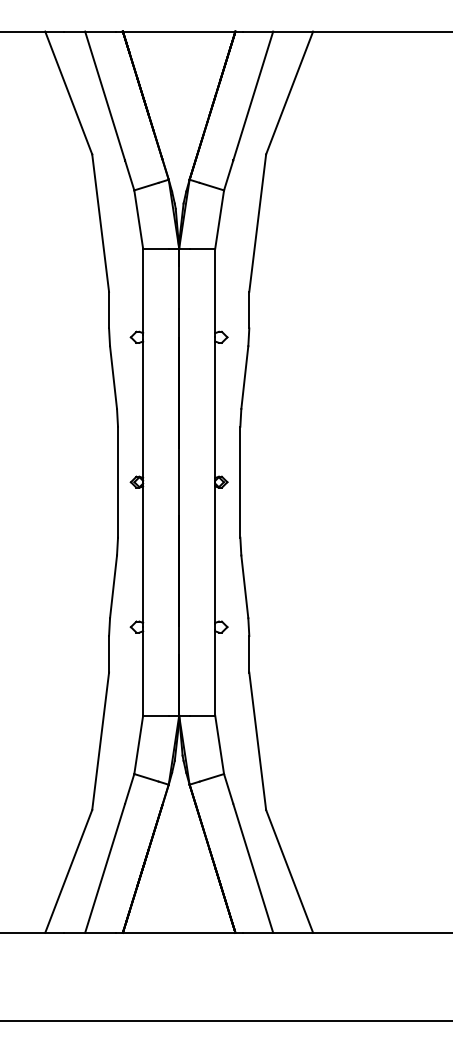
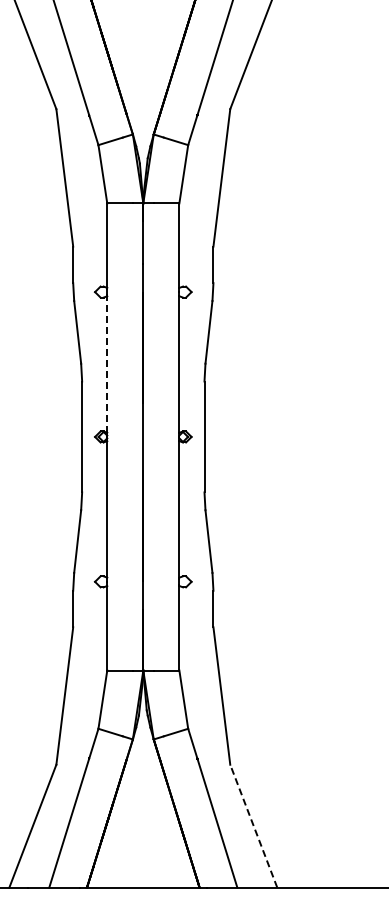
line: (143, 409) -> (107, 364), solid -> dashed
line: (289, 871) -> (253, 826), solid -> dashed

